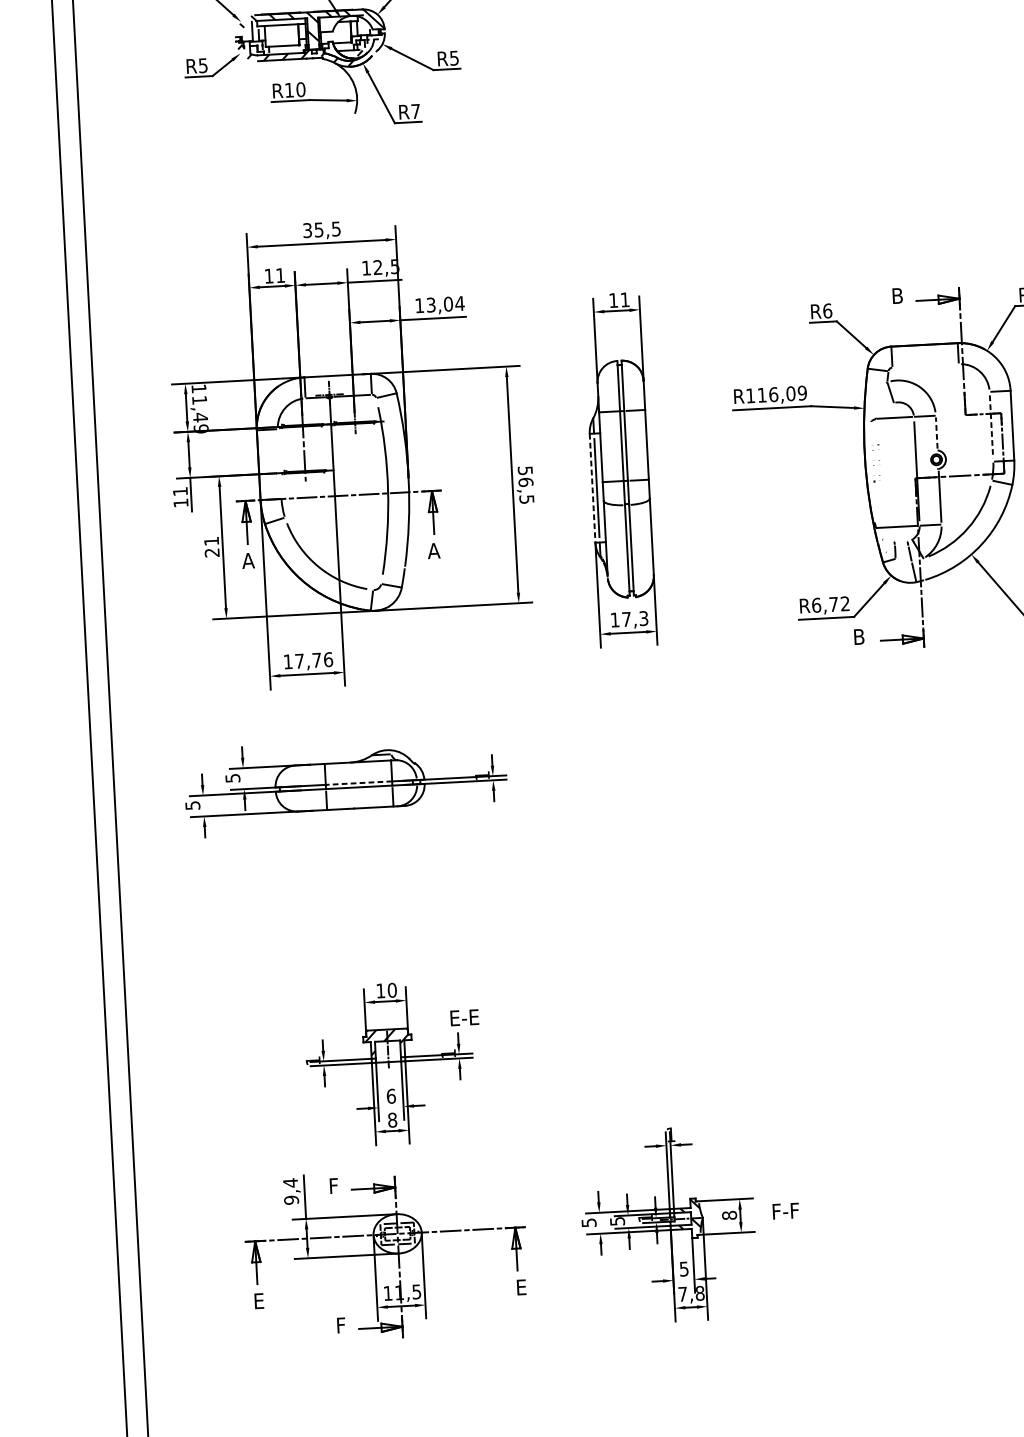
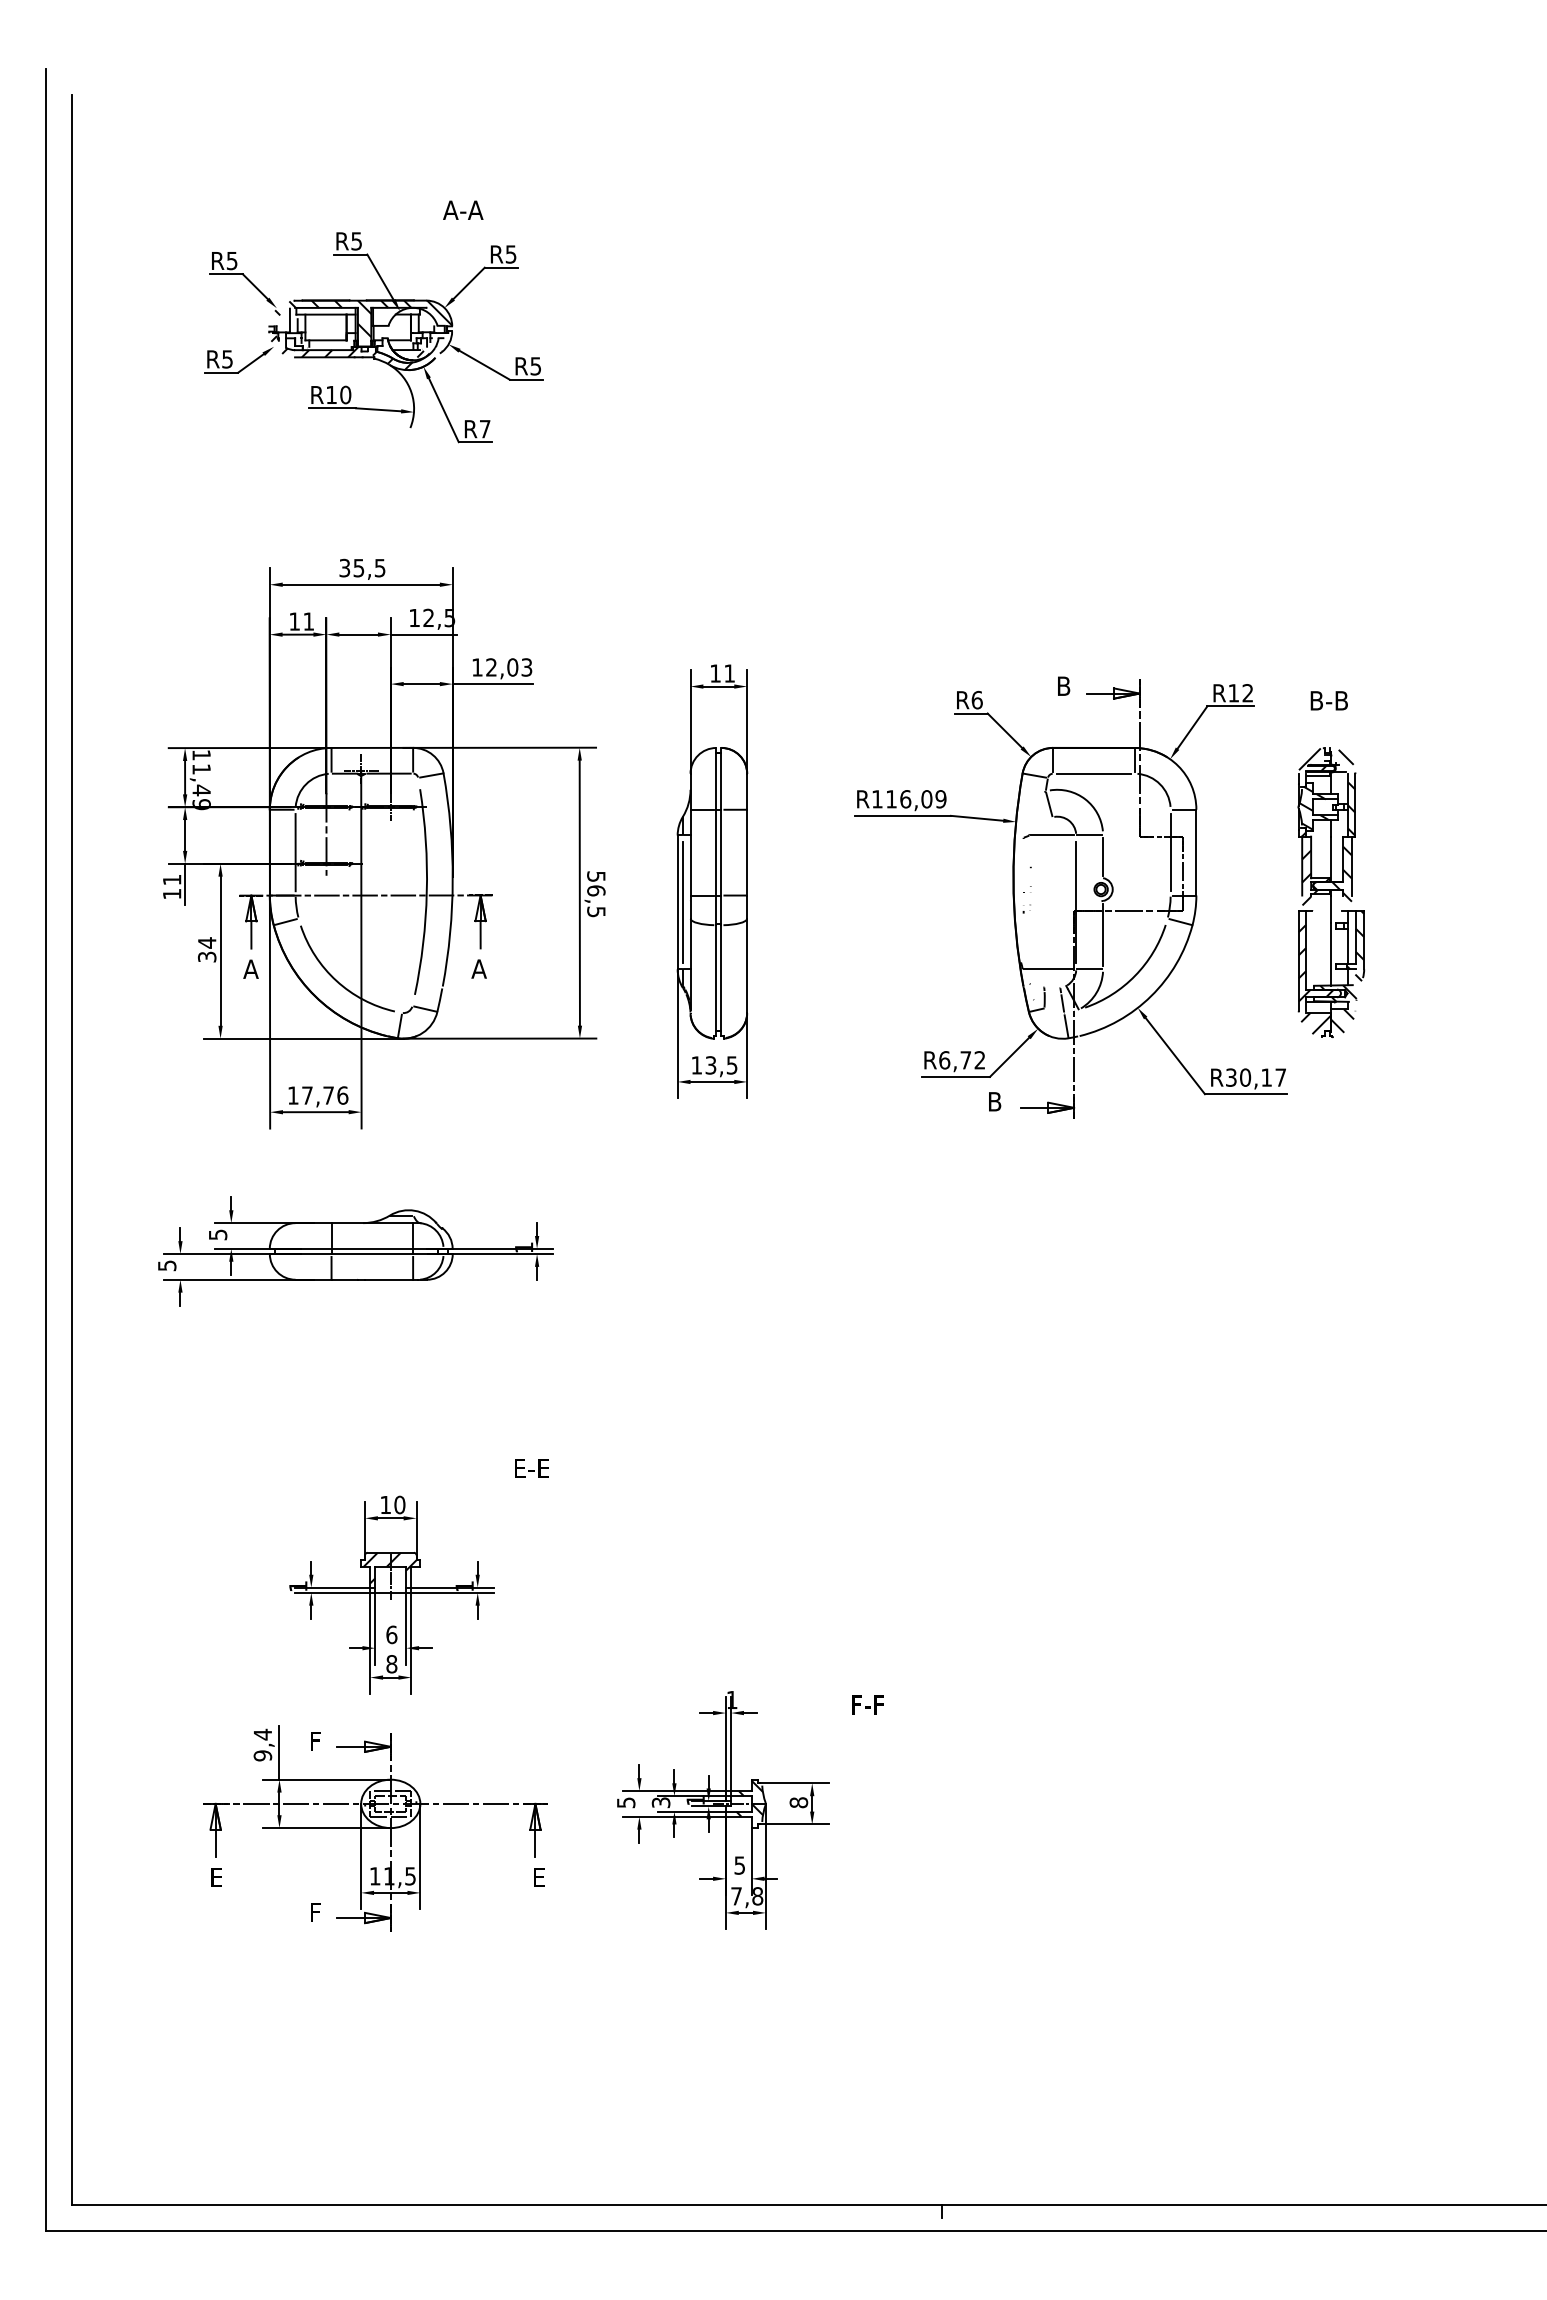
text: (445, 304) -> (509, 667), 13,04 -> 12,03
line: (925, 365) -> (1093, 773), added
line: (991, 426) -> (1170, 852), dashed -> solid
line: (937, 432) -> (1103, 856), dashed -> solid
line: (279, 463) -> (295, 852), added
line: (592, 488) -> (677, 902), dashed -> solid
text: (212, 546) -> (207, 949), 21 -> 34
text: (635, 619) -> (721, 1065), 17,3 -> 13,5
line: (359, 782) -> (372, 1248), dashed -> solid
text: (464, 1017) -> (531, 1468), moved
text: (785, 1210) -> (867, 1704), moved
text: (617, 1221) -> (660, 1802), 5 -> 3

